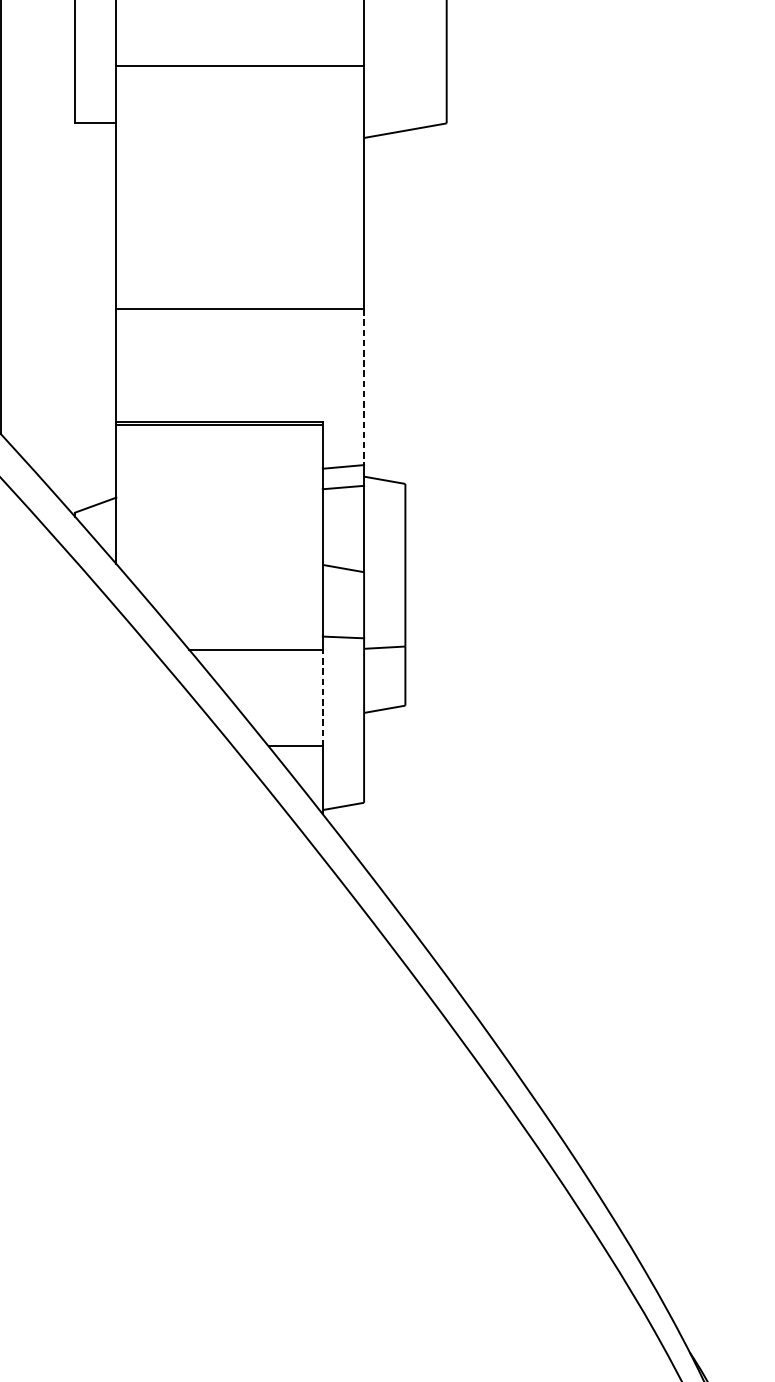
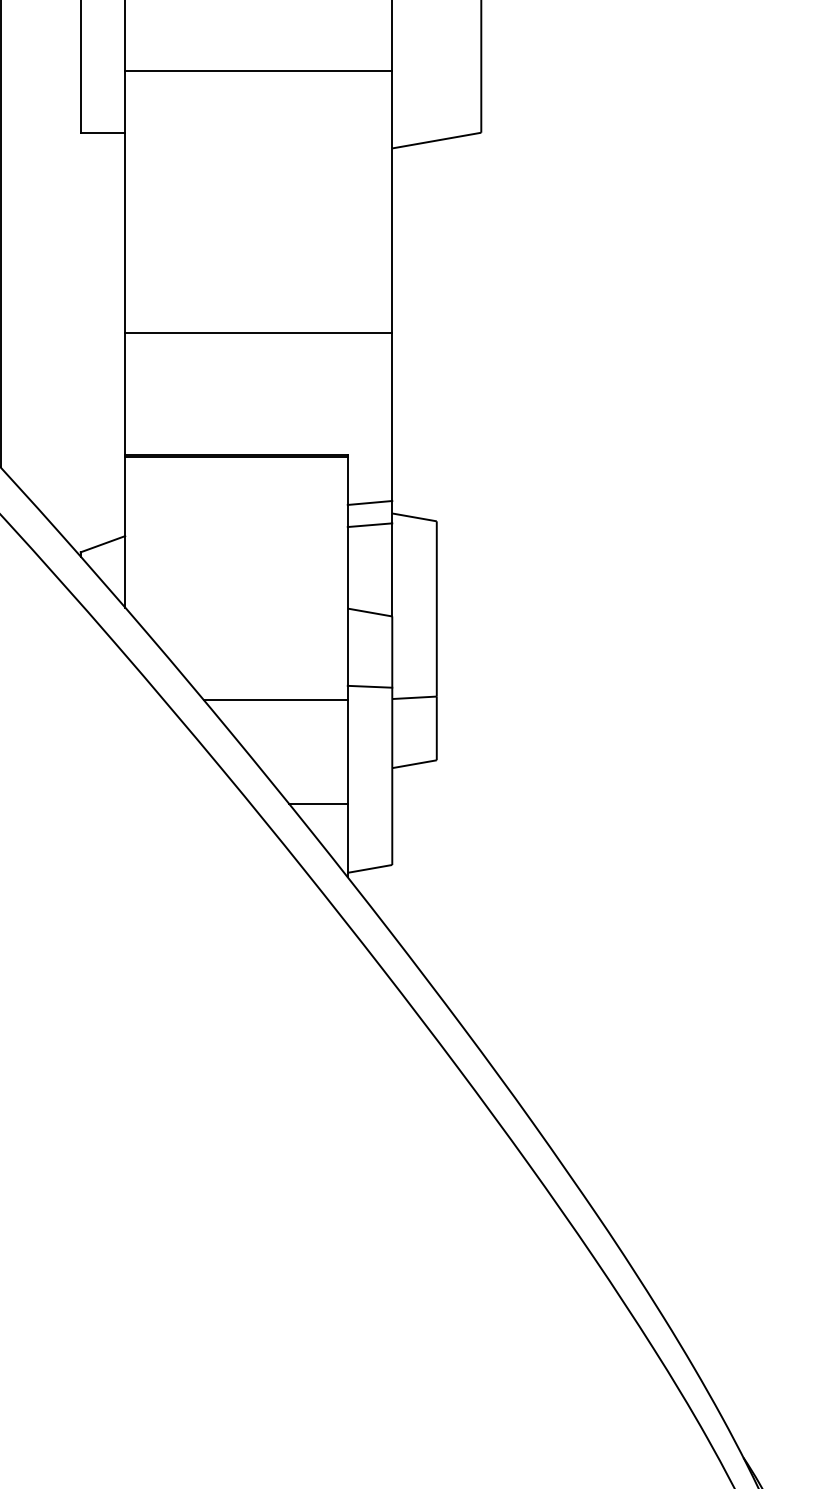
line: (364, 387) -> (392, 417), dashed -> solid
line: (322, 698) -> (347, 752), dashed -> solid

